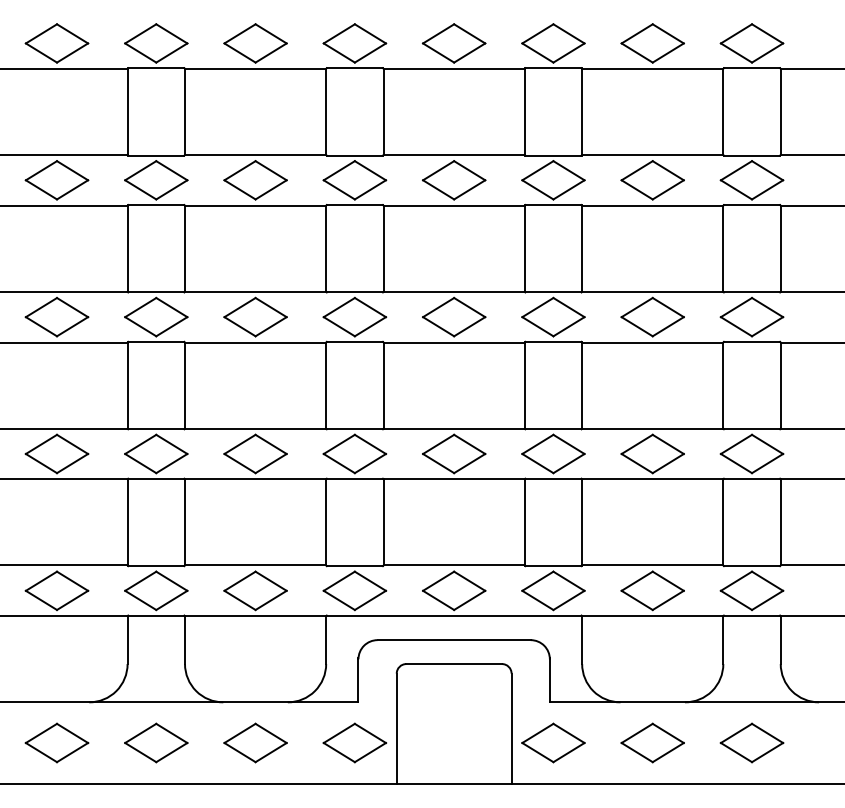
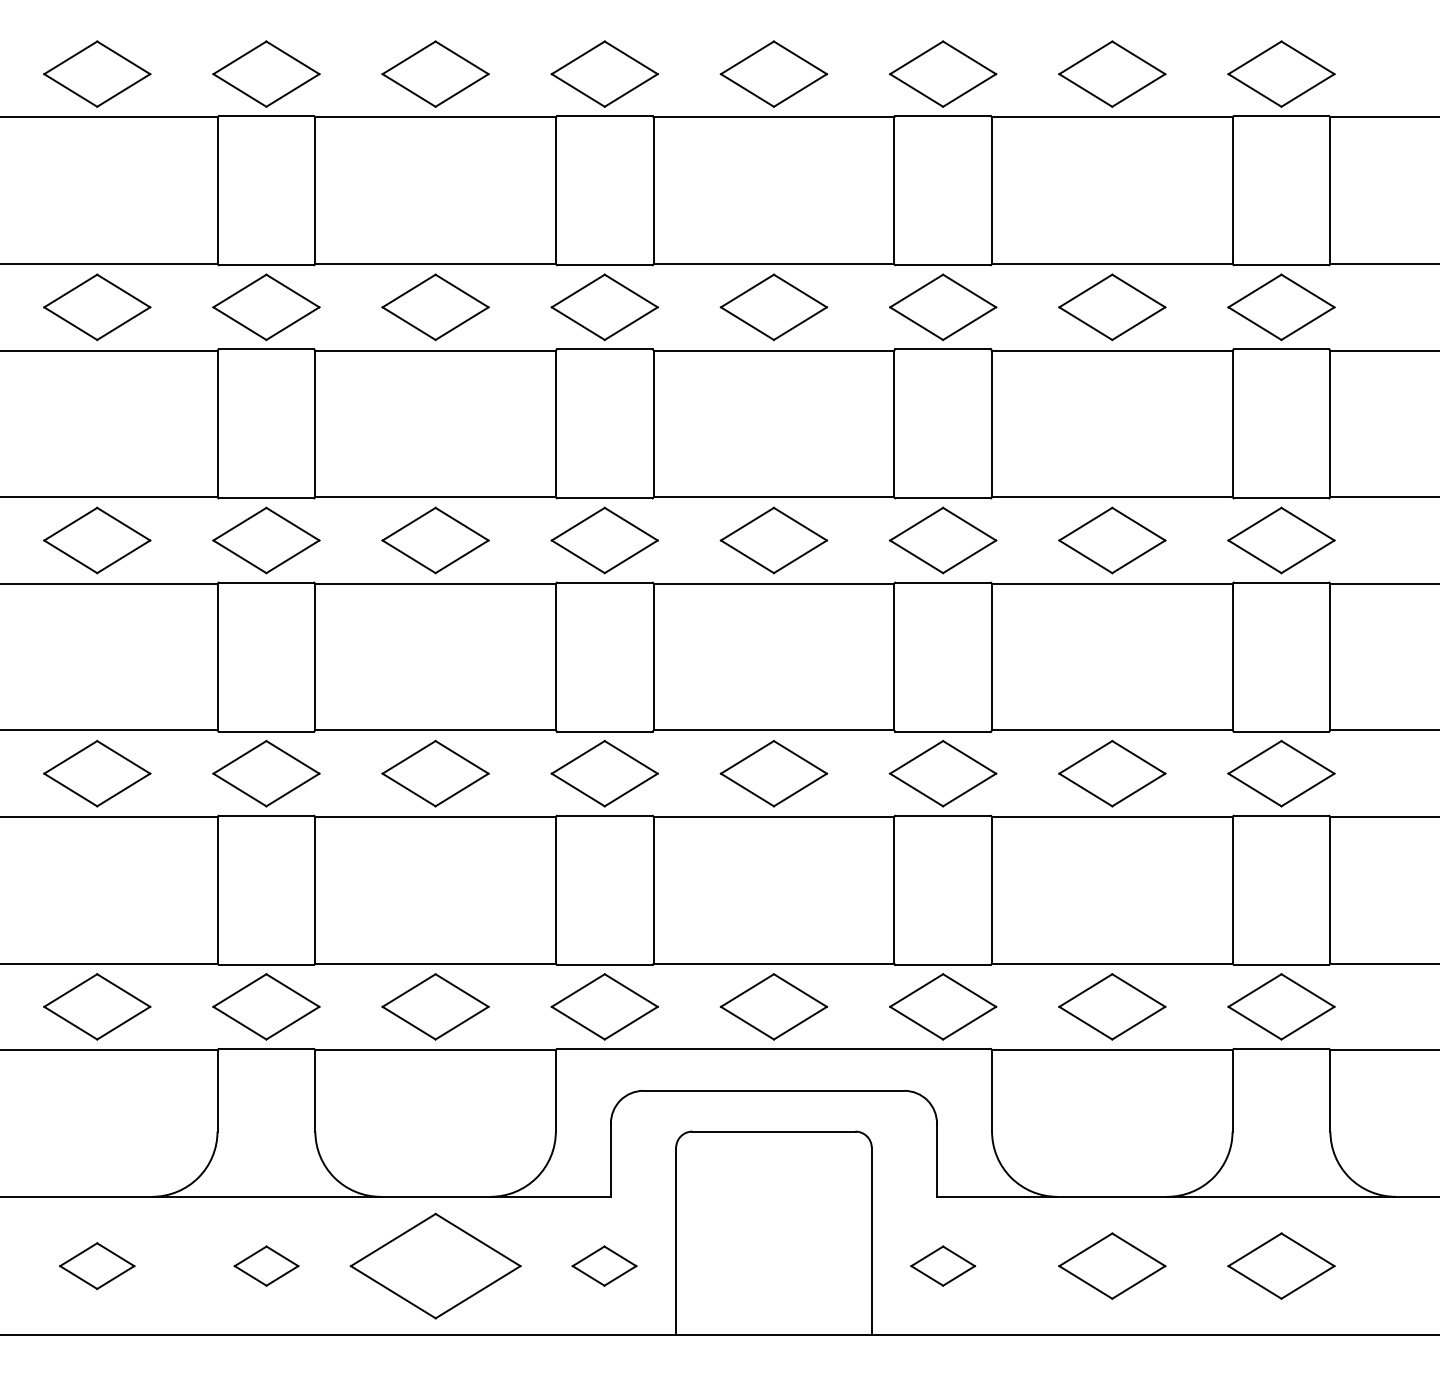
part: (56, 742) -> (96, 1265), size x0.7
part: (156, 742) -> (266, 1265), size x0.6
part: (255, 742) -> (435, 1265), size x1.6
part: (354, 742) -> (604, 1265), size x0.6
part: (553, 742) -> (943, 1265), size x0.6

